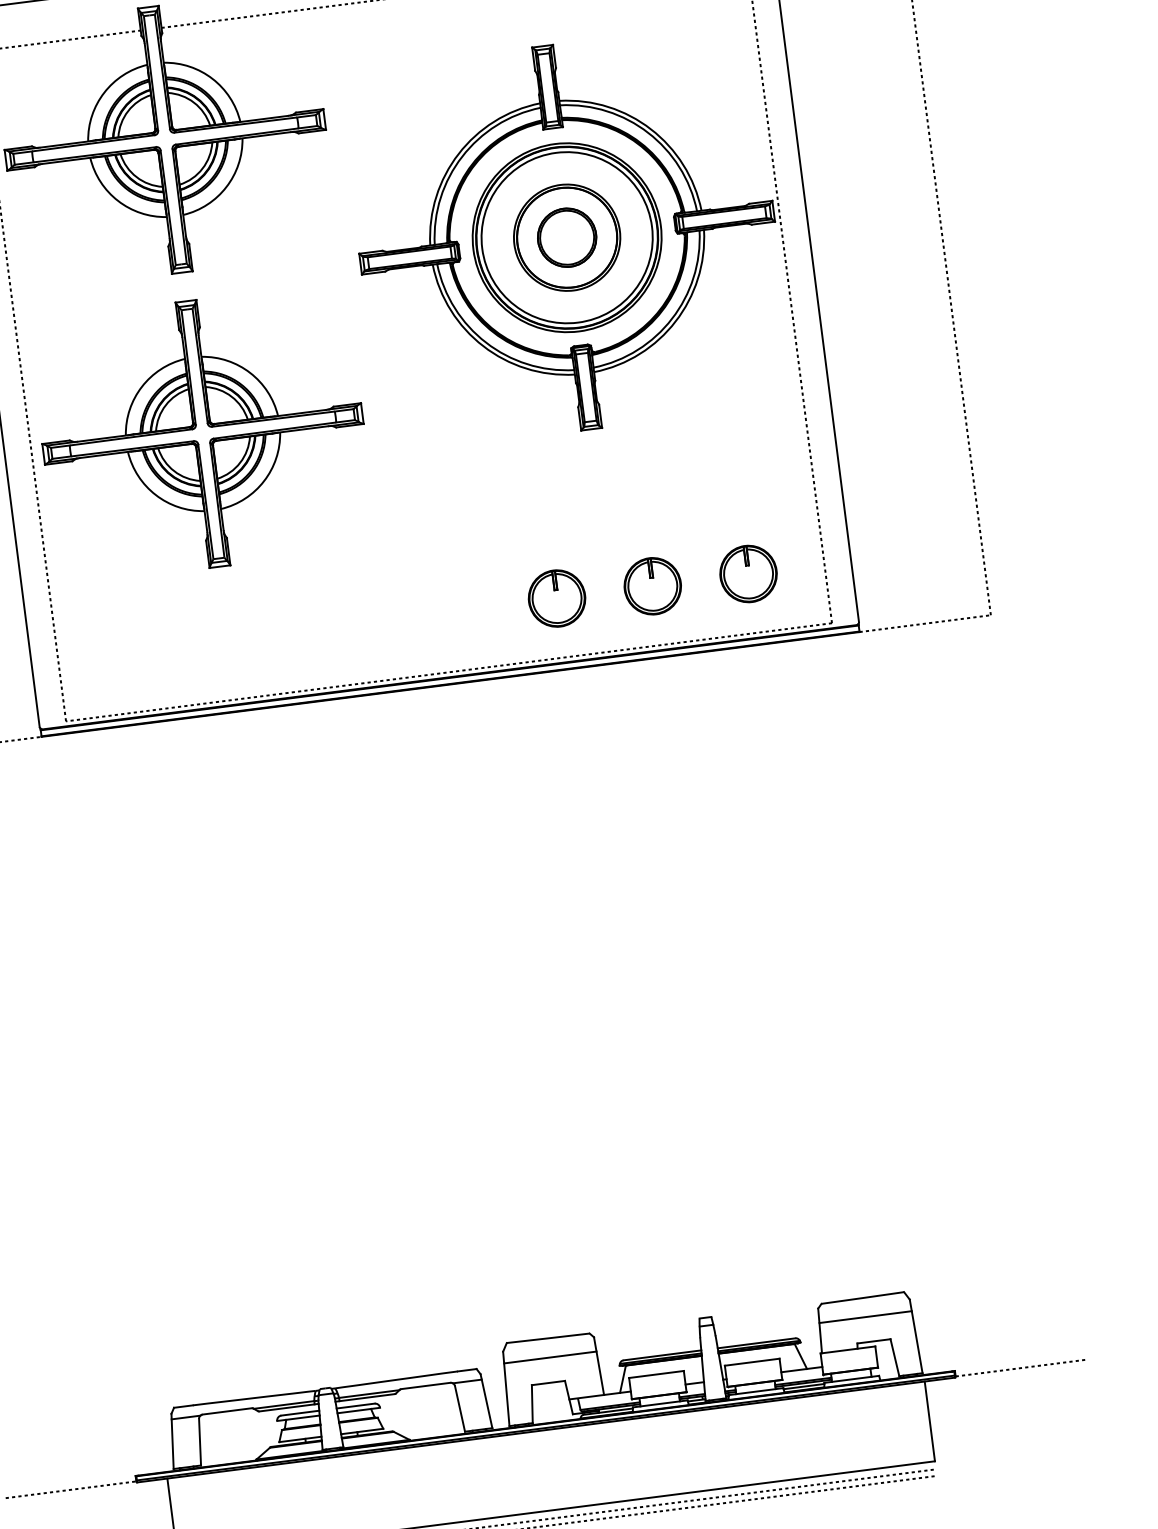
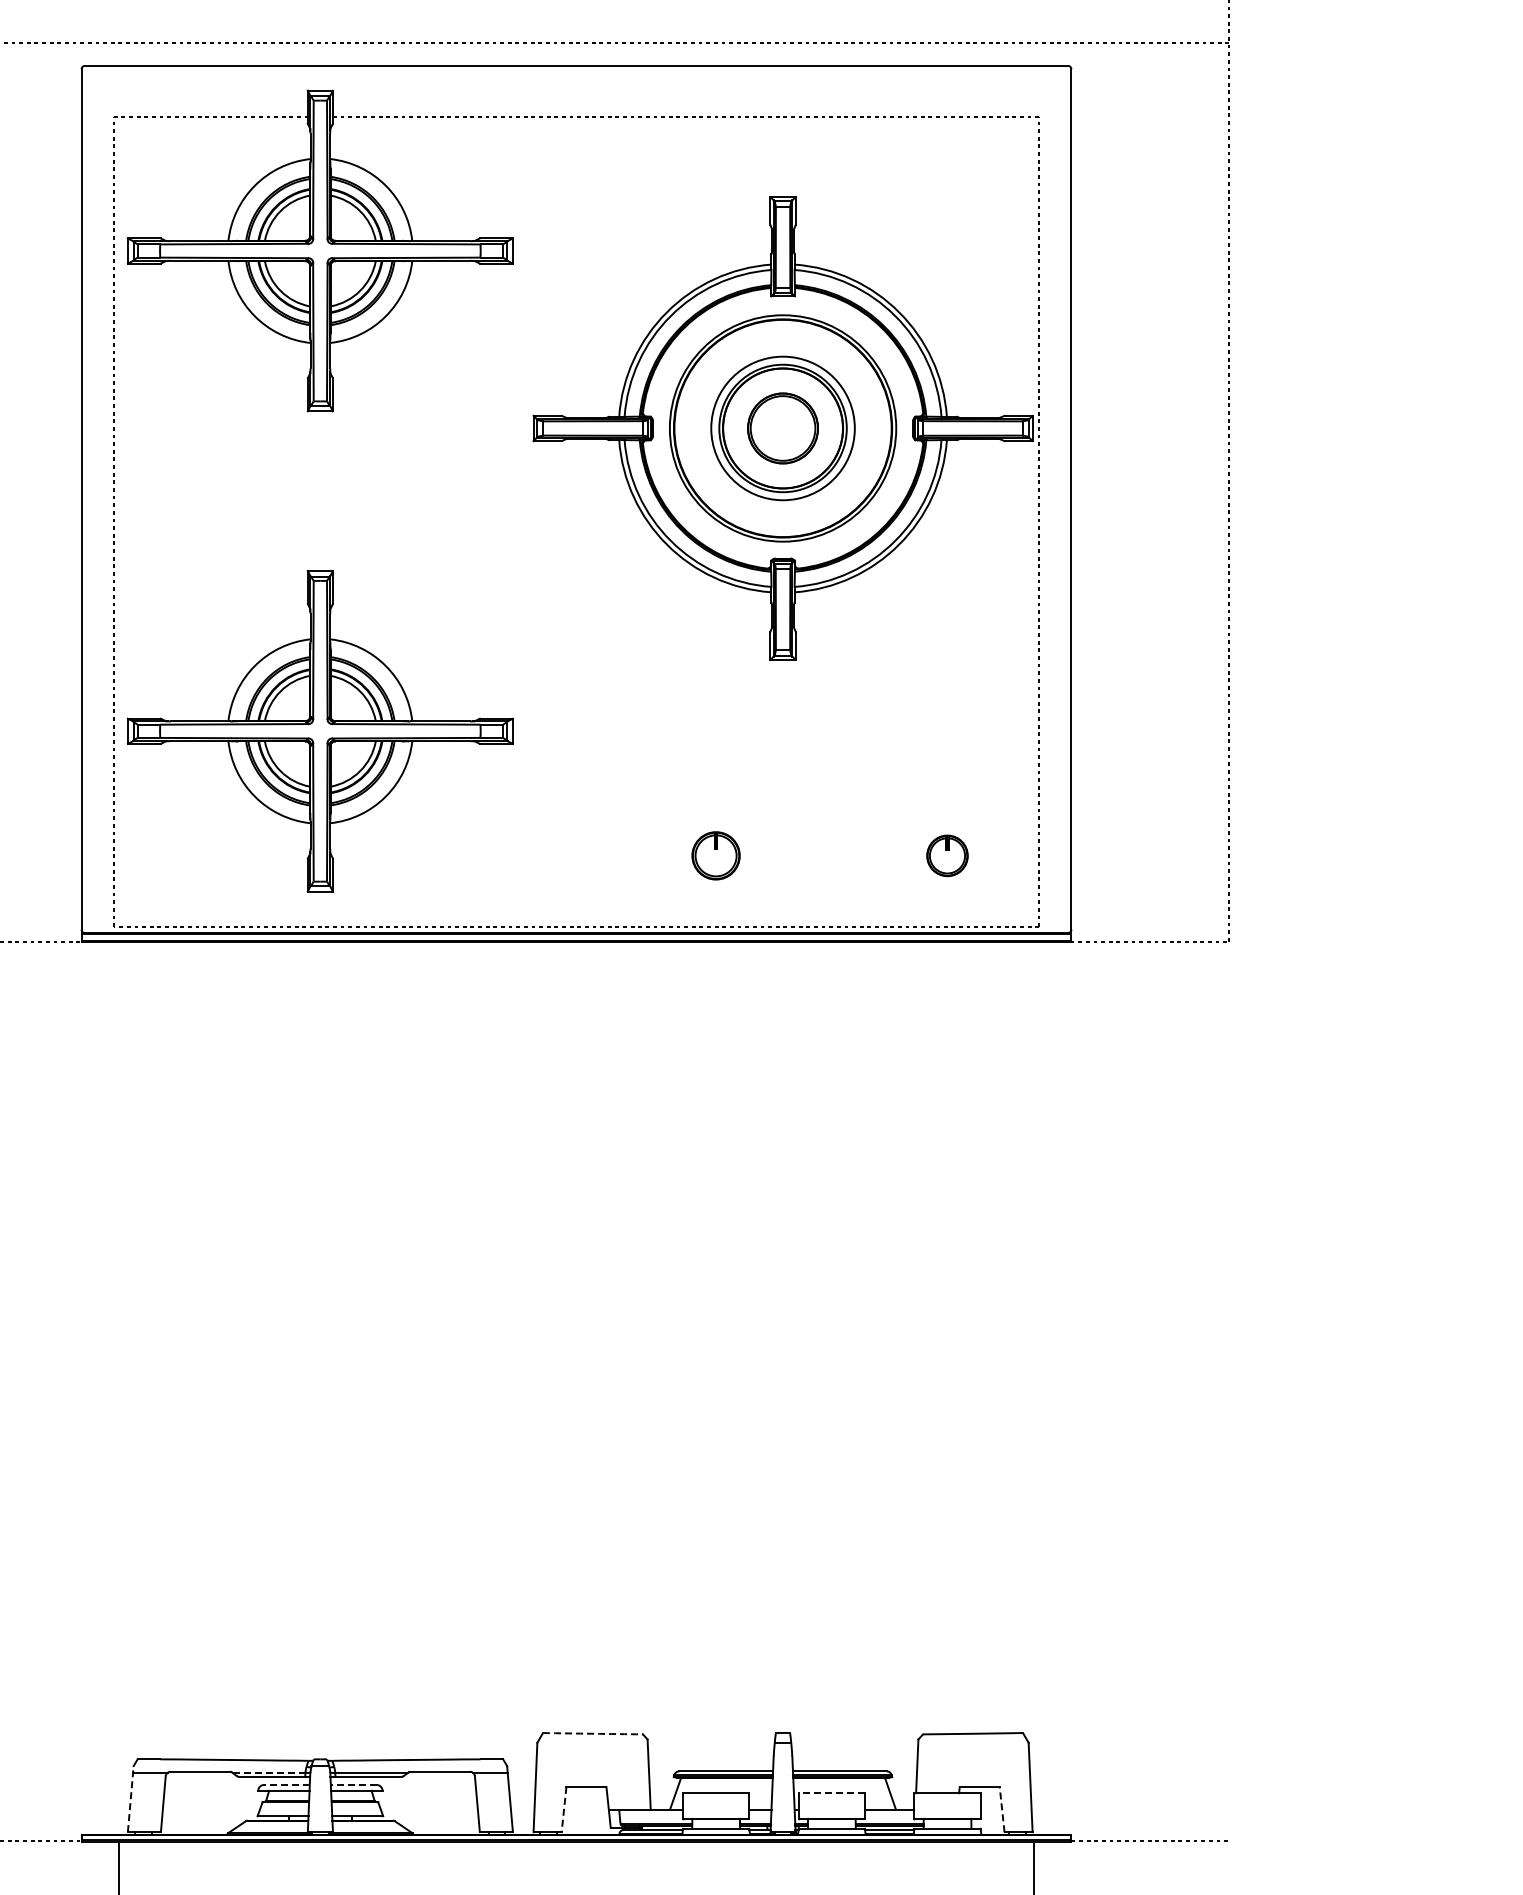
circle: (566, 237) -> (782, 428), size x0.7
part: (202, 434) -> (319, 731), moved
part: (748, 573) -> (947, 855), size x0.6
part: (652, 586) -> (831, 855), removed
part: (556, 598) -> (715, 855), size x0.7
line: (865, 1316) -> (973, 1756), removed
arc: (548, 1338) -> (593, 1733), solid -> dashed
line: (550, 1357) -> (592, 1756), removed
line: (895, 1357) -> (1002, 1809), solid -> dashed
line: (751, 1362) -> (831, 1793), solid -> dashed
line: (284, 1404) -> (269, 1772), solid -> dashed
line: (532, 1404) -> (564, 1809), solid -> dashed
line: (355, 1405) -> (353, 1784), solid -> dashed
line: (299, 1412) -> (286, 1784), solid -> dashed
line: (172, 1440) -> (130, 1798), solid -> dashed

